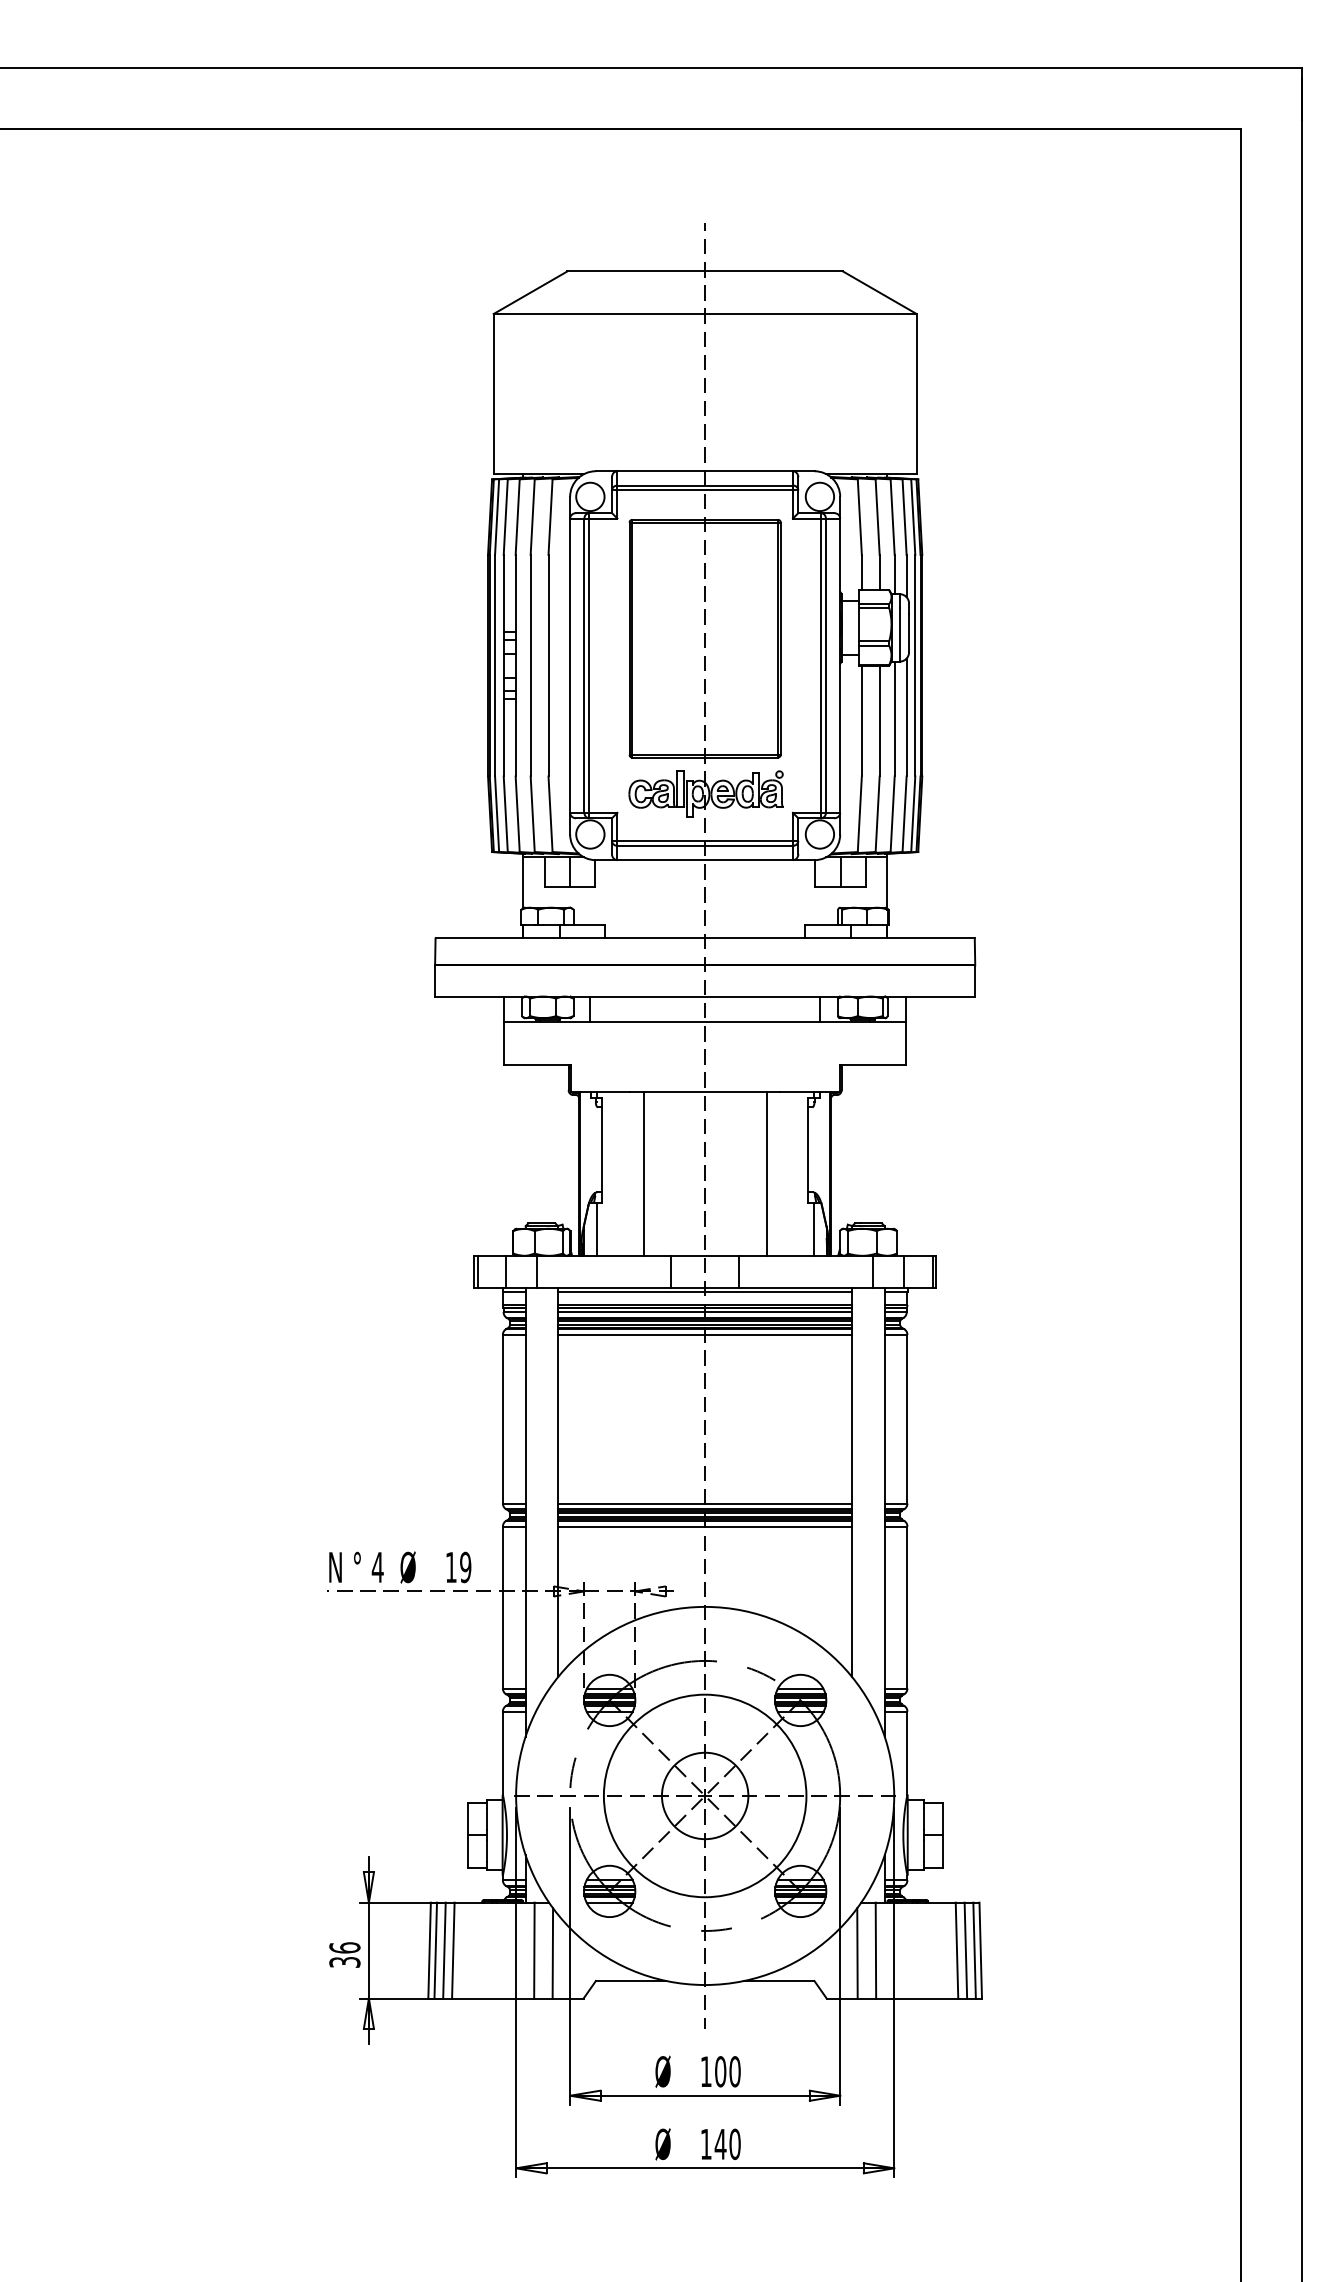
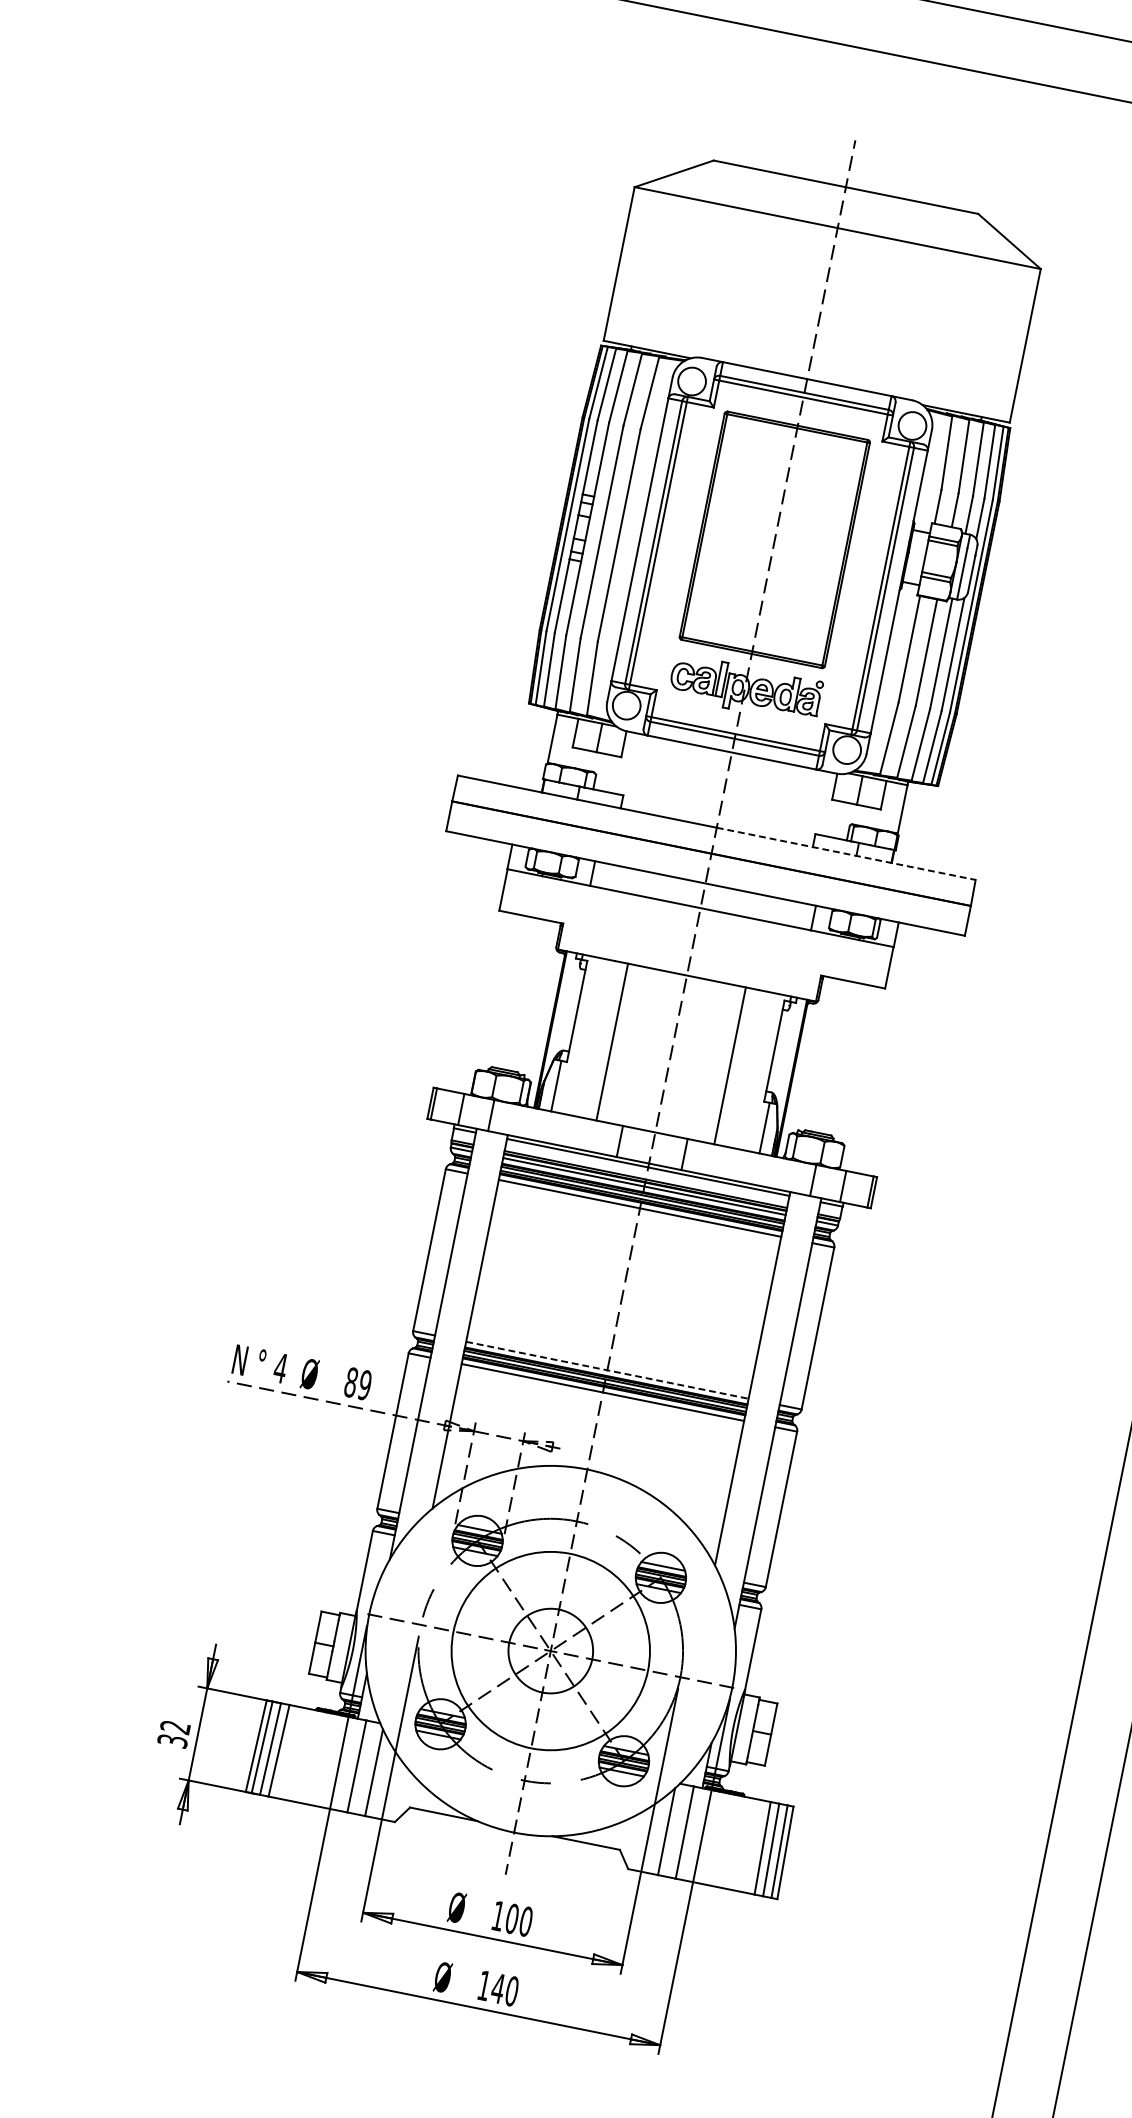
line: (839, 938) -> (845, 853), solid -> dashed
line: (705, 1503) -> (607, 1370), solid -> dashed
text: (450, 1567) -> (350, 1382), 19 -> 89
text: (344, 1947) -> (175, 1726), 36 -> 32

